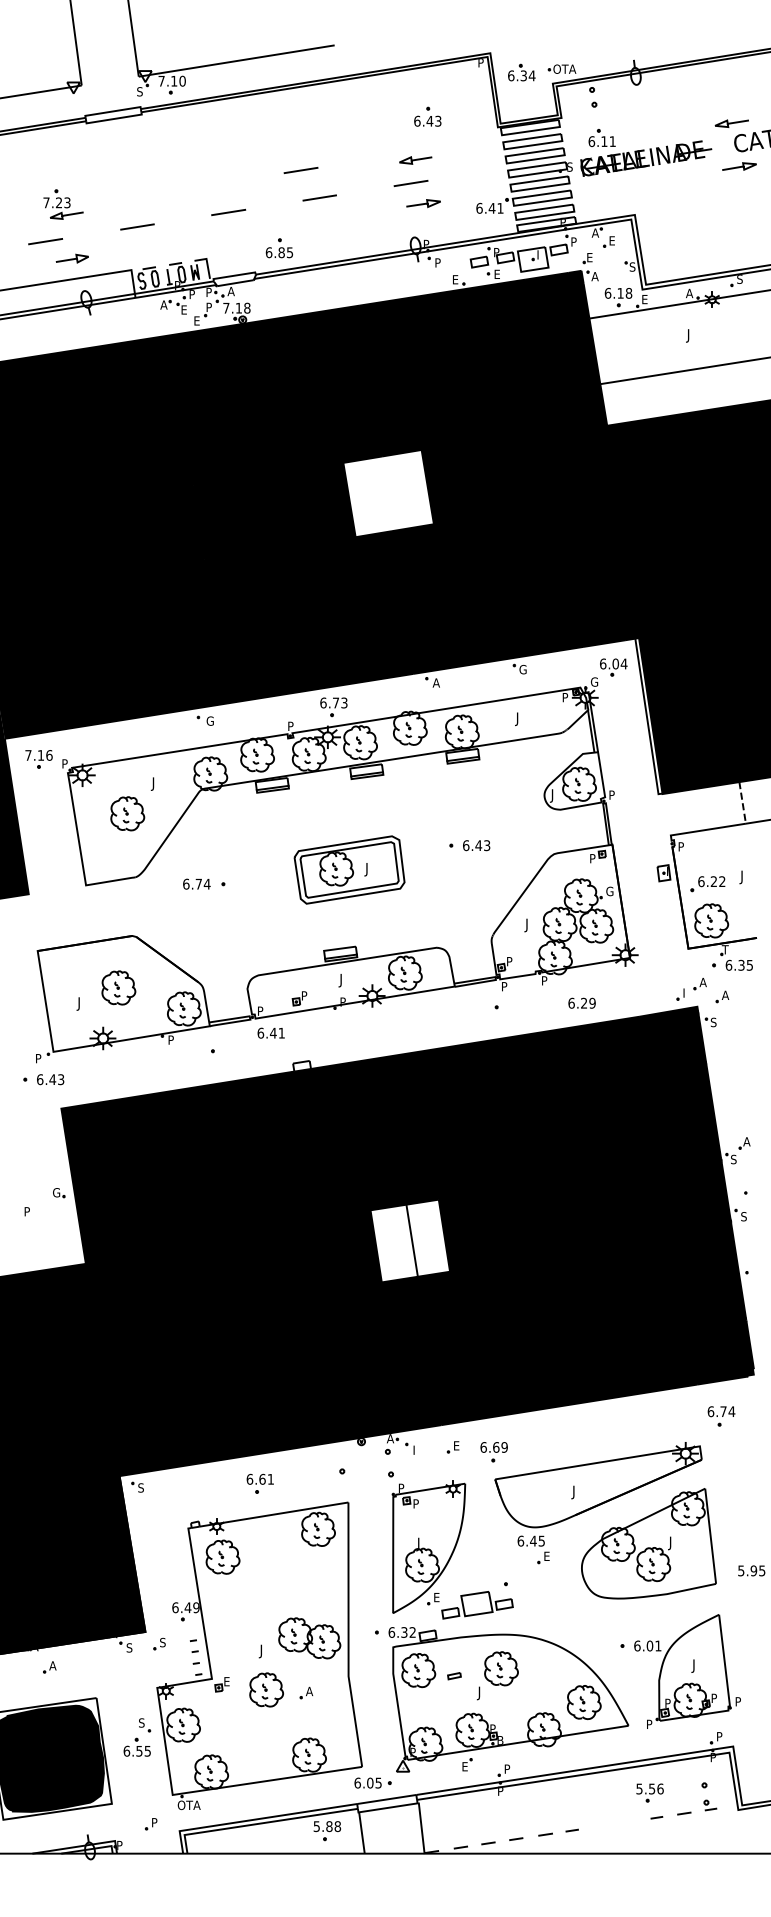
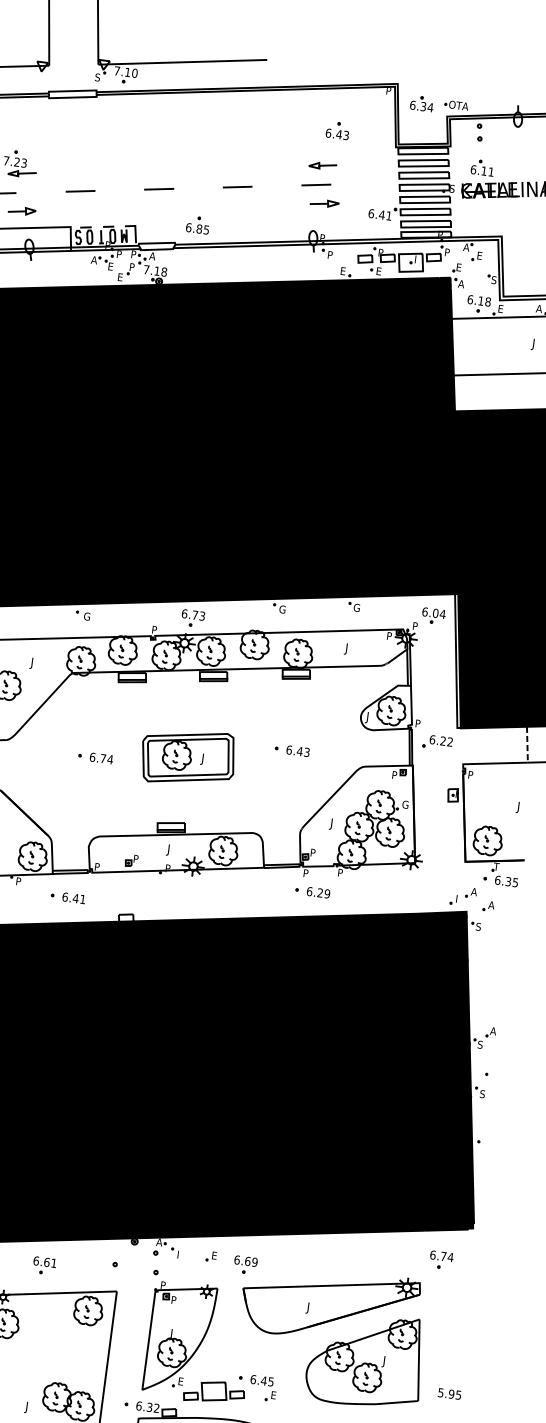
line: (300, 170) -> (224, 161), removed
fill: (388, 493) -> (262, 444), added
text: (594, 681) -> (415, 625), G -> P
text: (436, 682) -> (282, 609), A -> G
text: (196, 883) -> (101, 757), moved
part: (707, 884) -> (437, 742), moved
text: (581, 1002) -> (318, 892), moved
text: (270, 1032) -> (73, 897), moved
fill: (410, 1240) -> (198, 1077), added
part: (533, 1549) -> (263, 1388), moved

